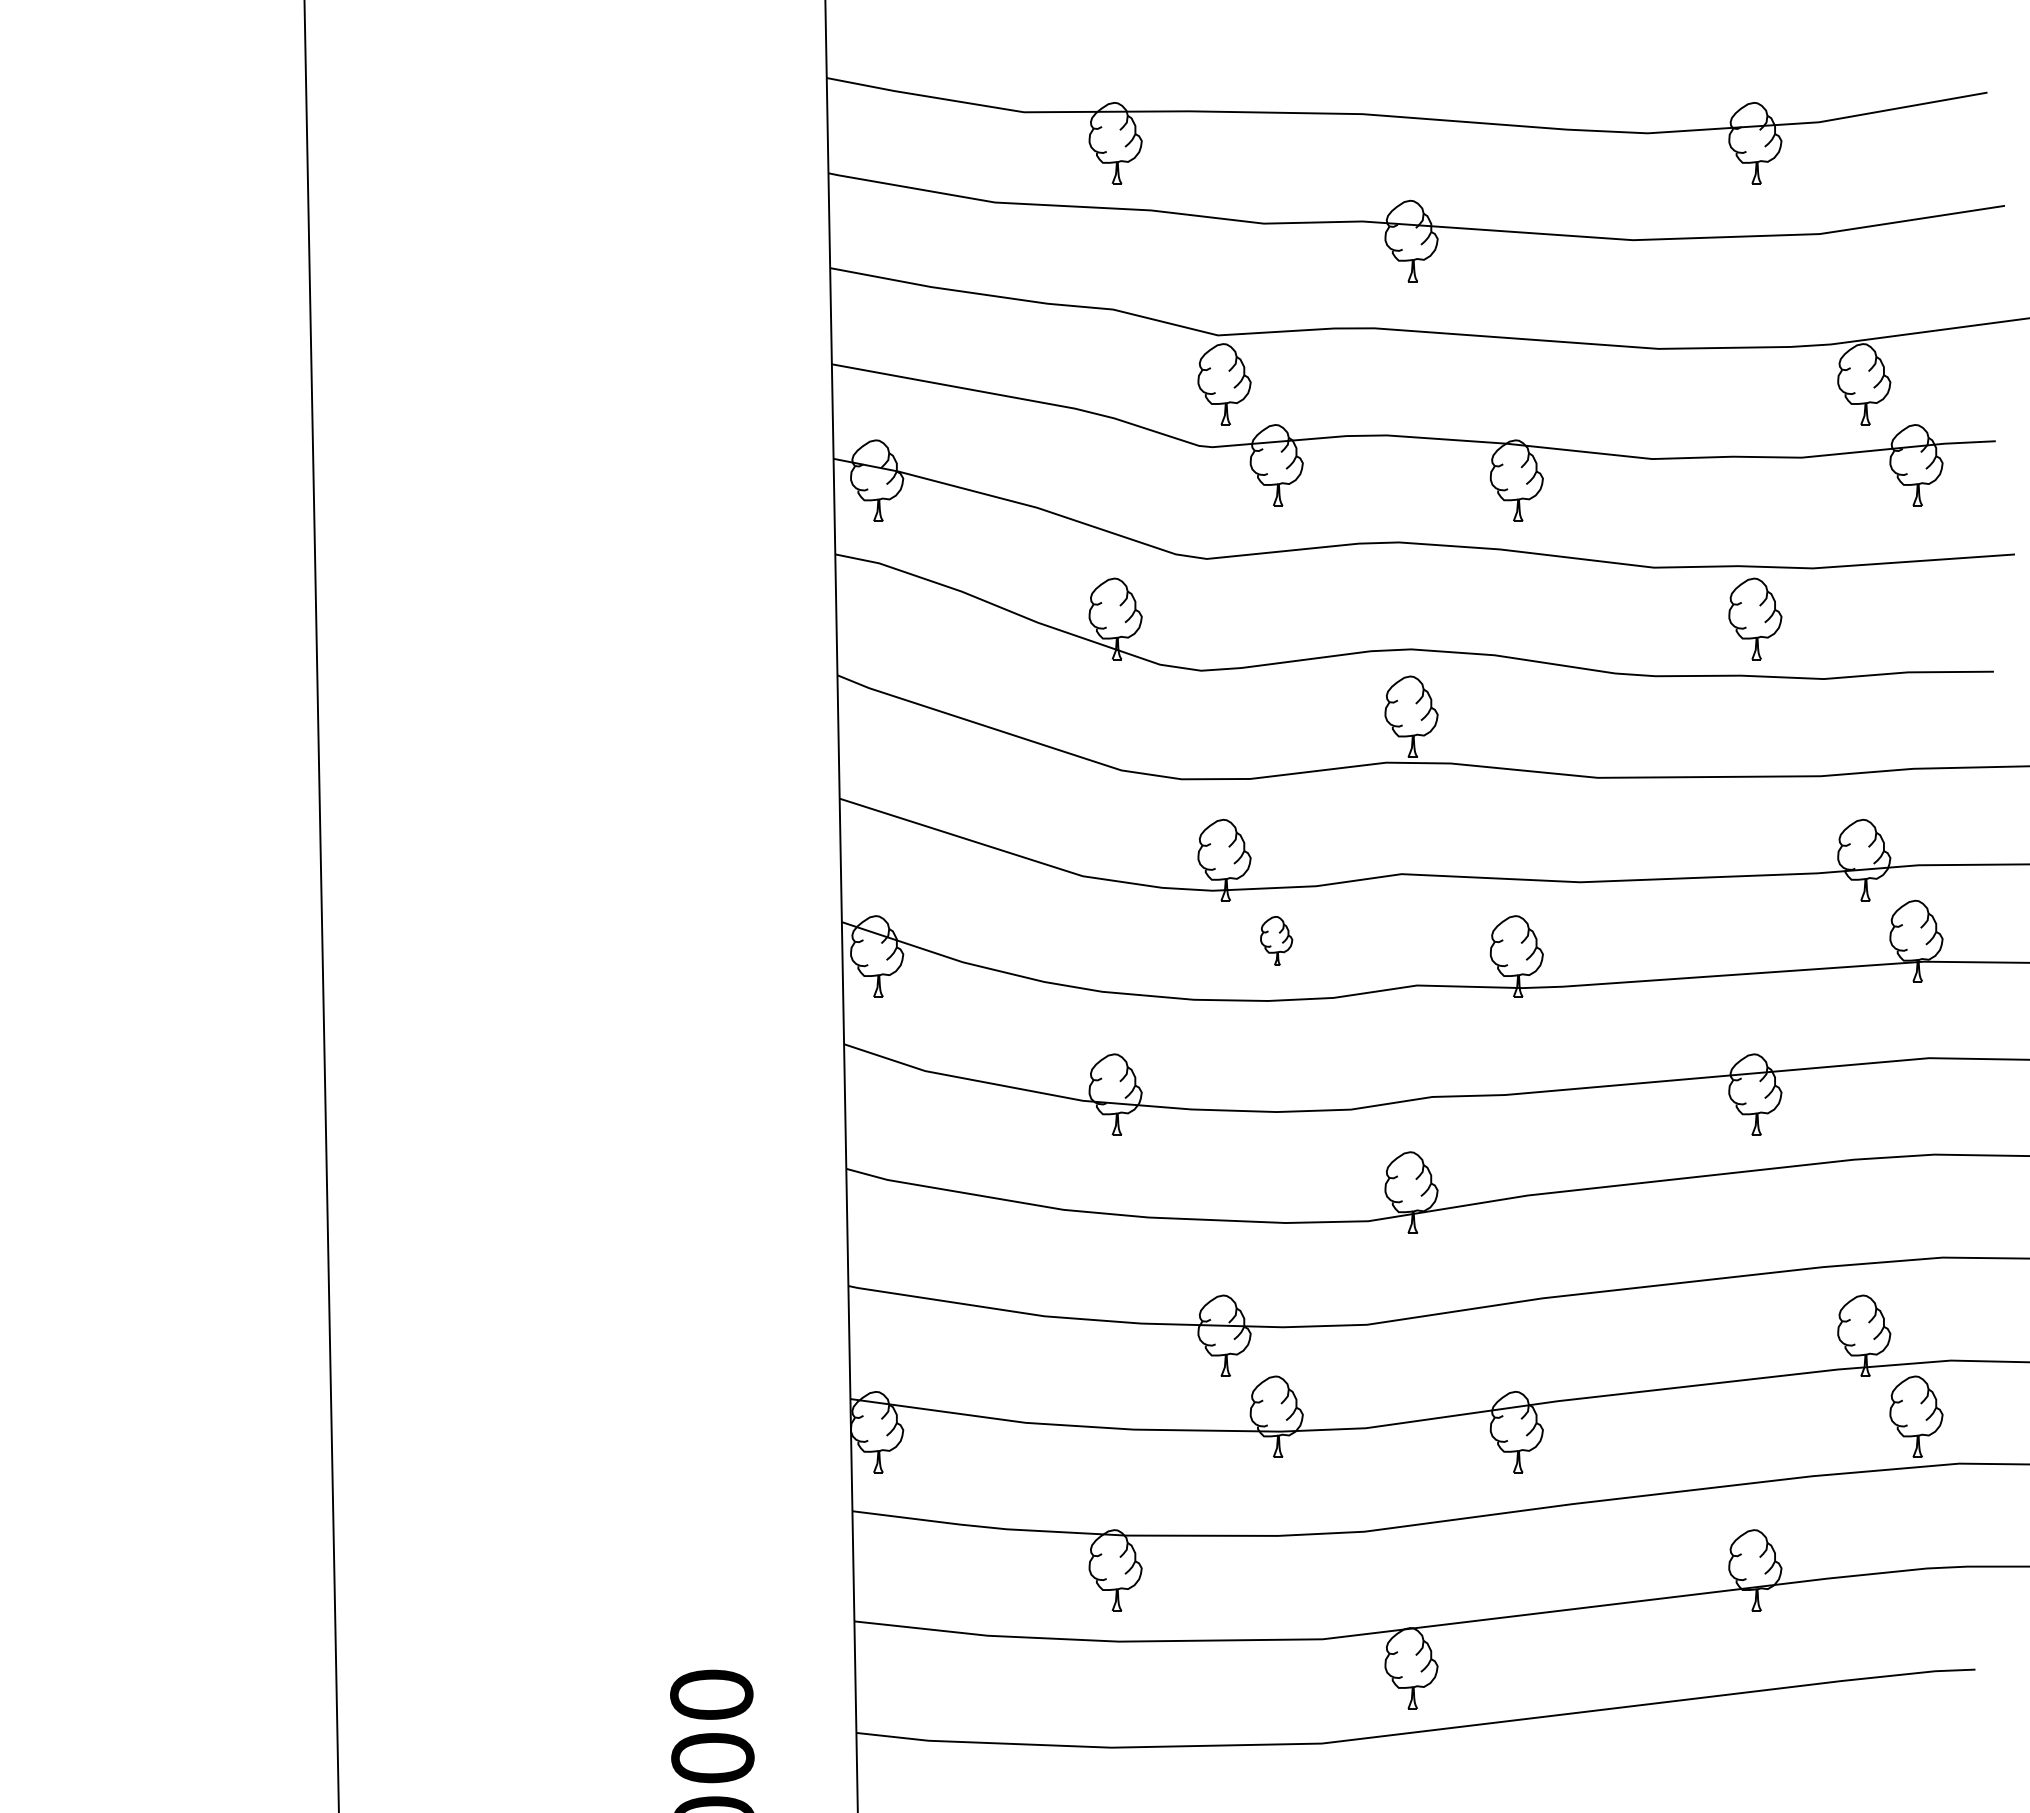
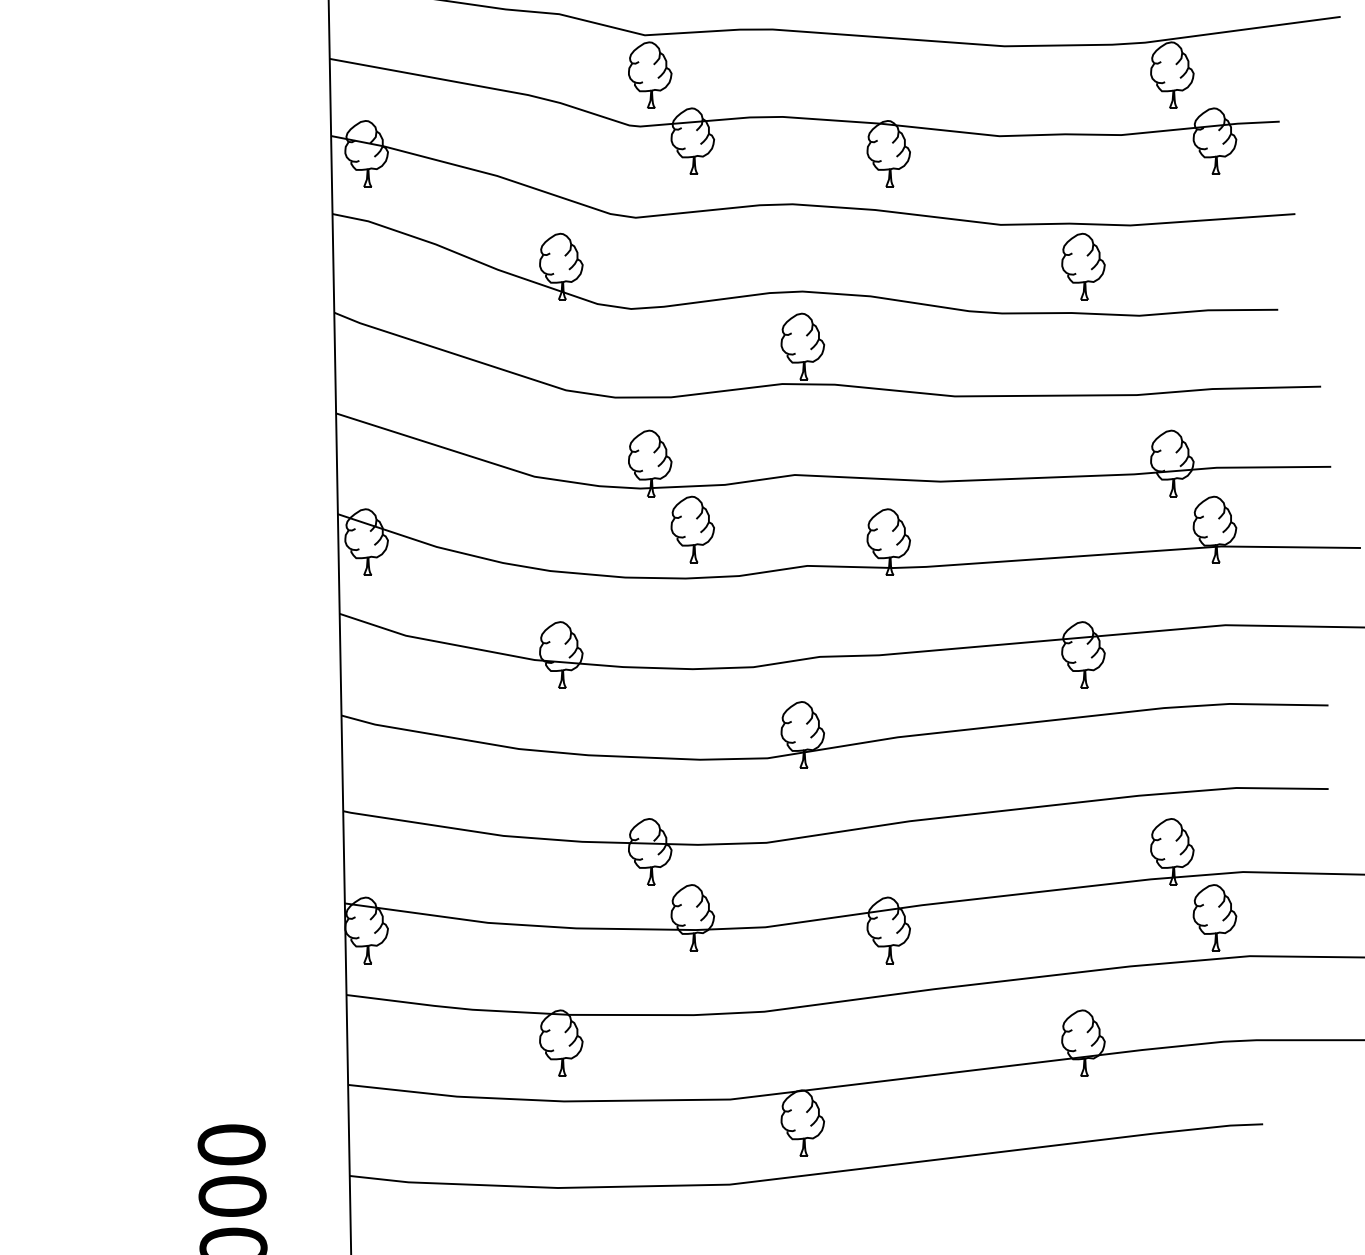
part: (1276, 940) -> (692, 529), size x1.67

